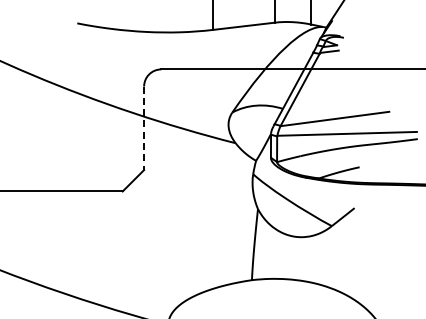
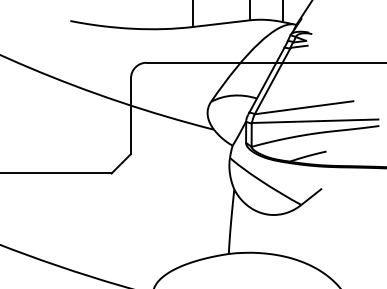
line: (144, 128) -> (131, 116), dashed -> solid

